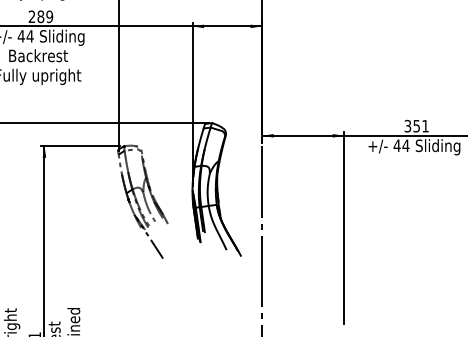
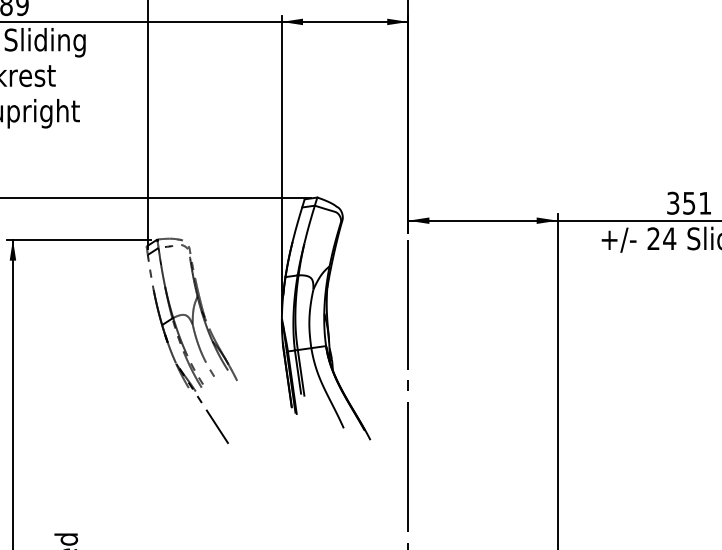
text: (396, 145) -> (652, 238), 44 -> 24

